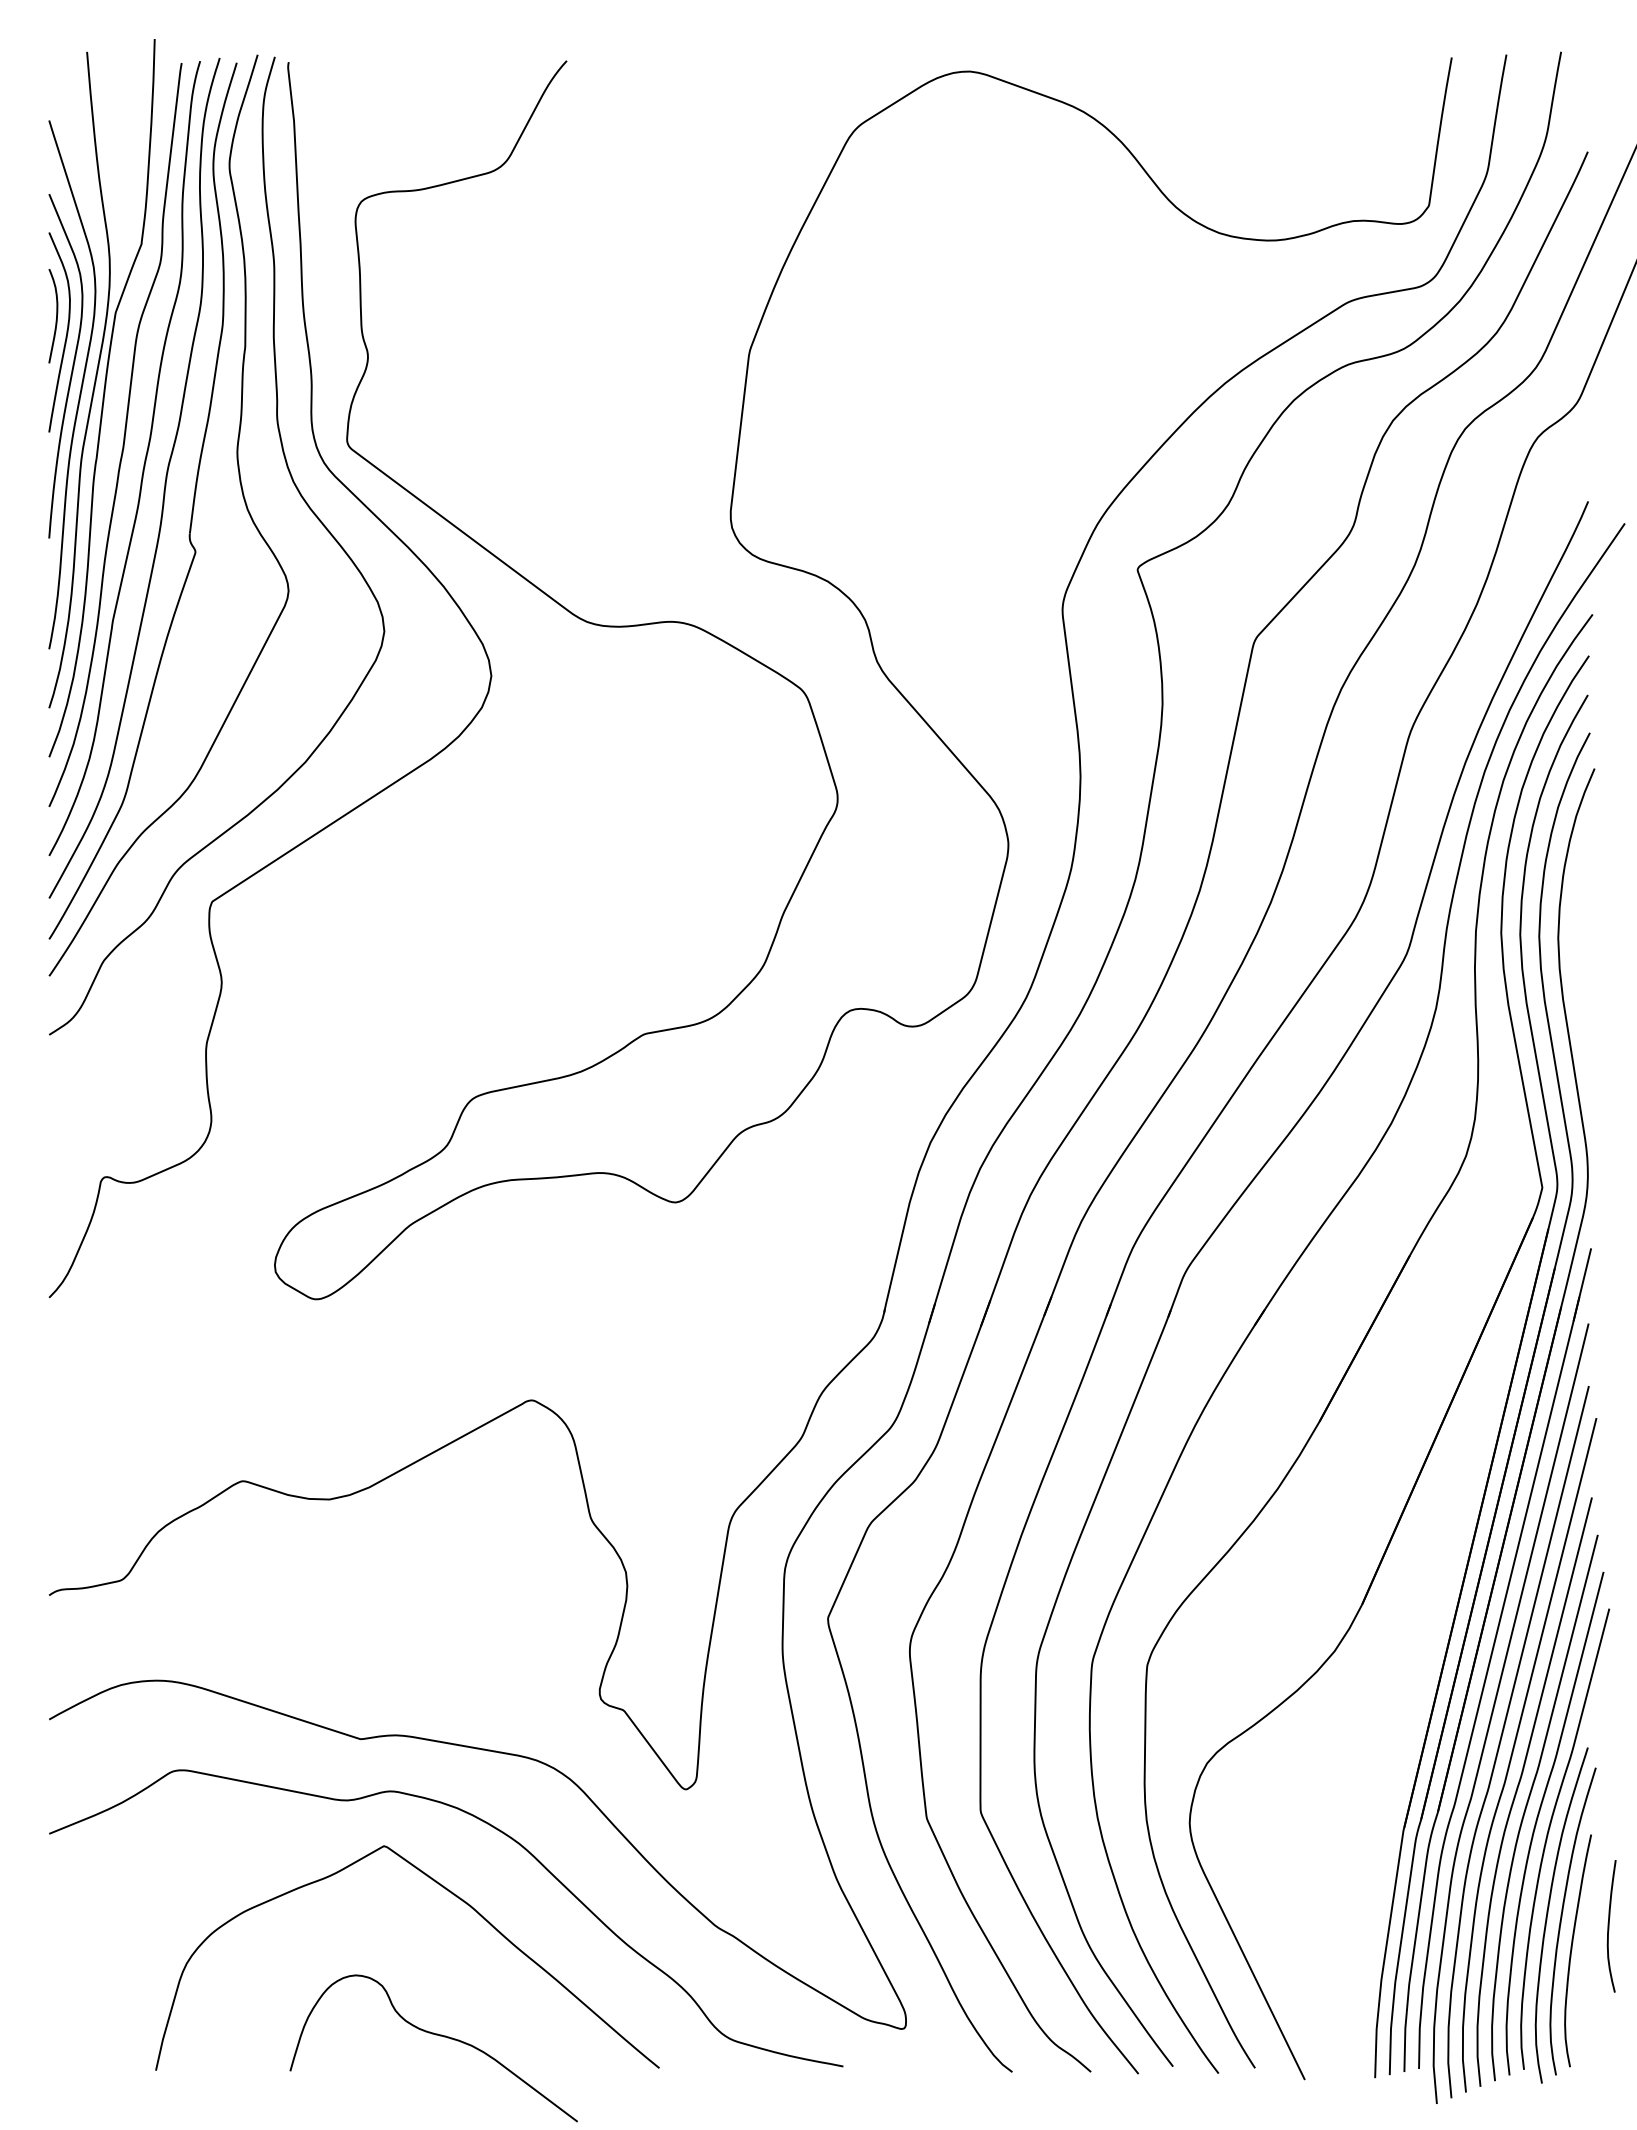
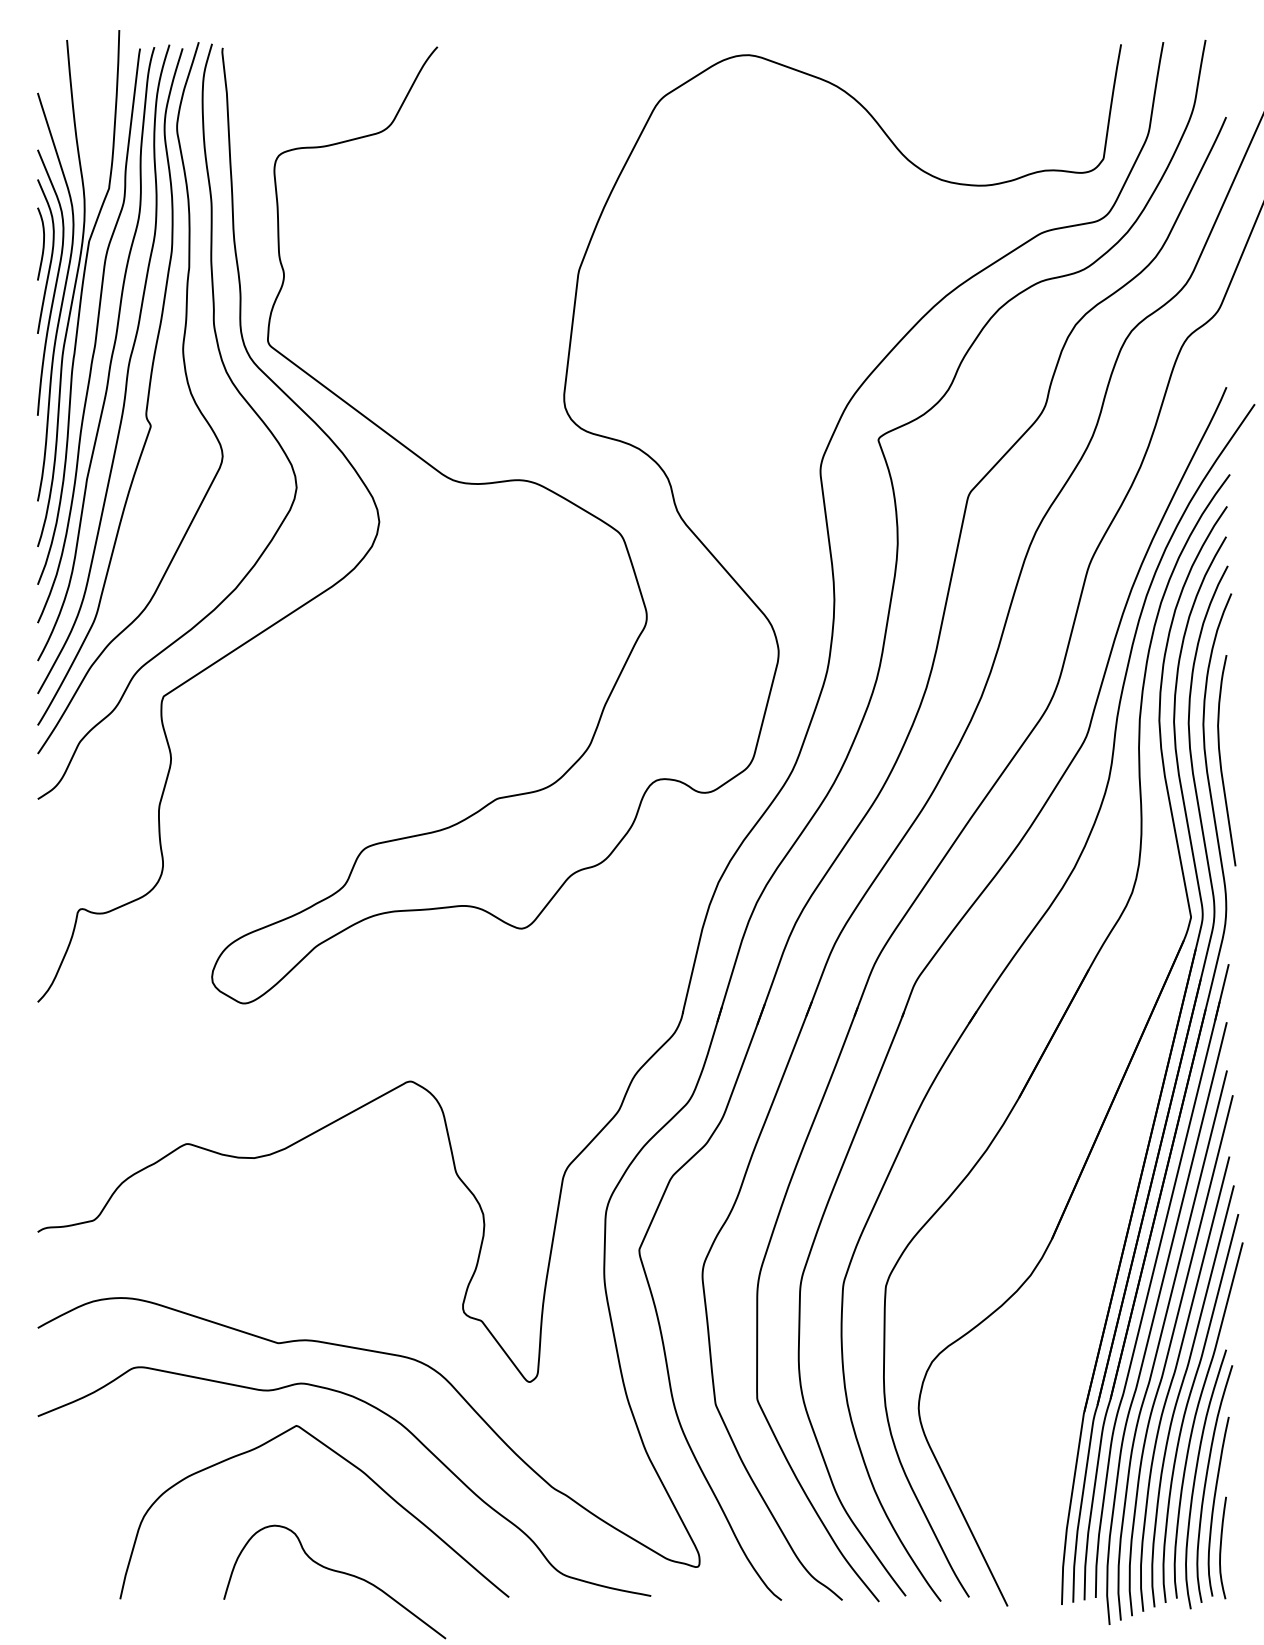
curve: (1581, 985) -> (1221, 761), added
curve: (1609, 1926) -> (1221, 1548), moved

